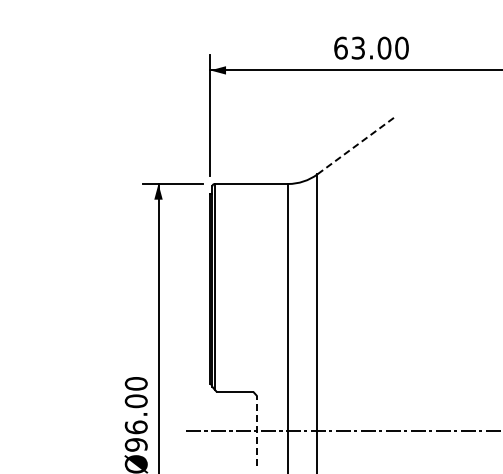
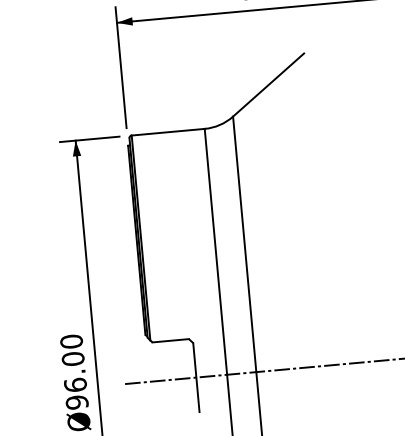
line: (355, 146) -> (268, 85), dashed -> solid
line: (257, 430) -> (196, 377), dashed -> solid

